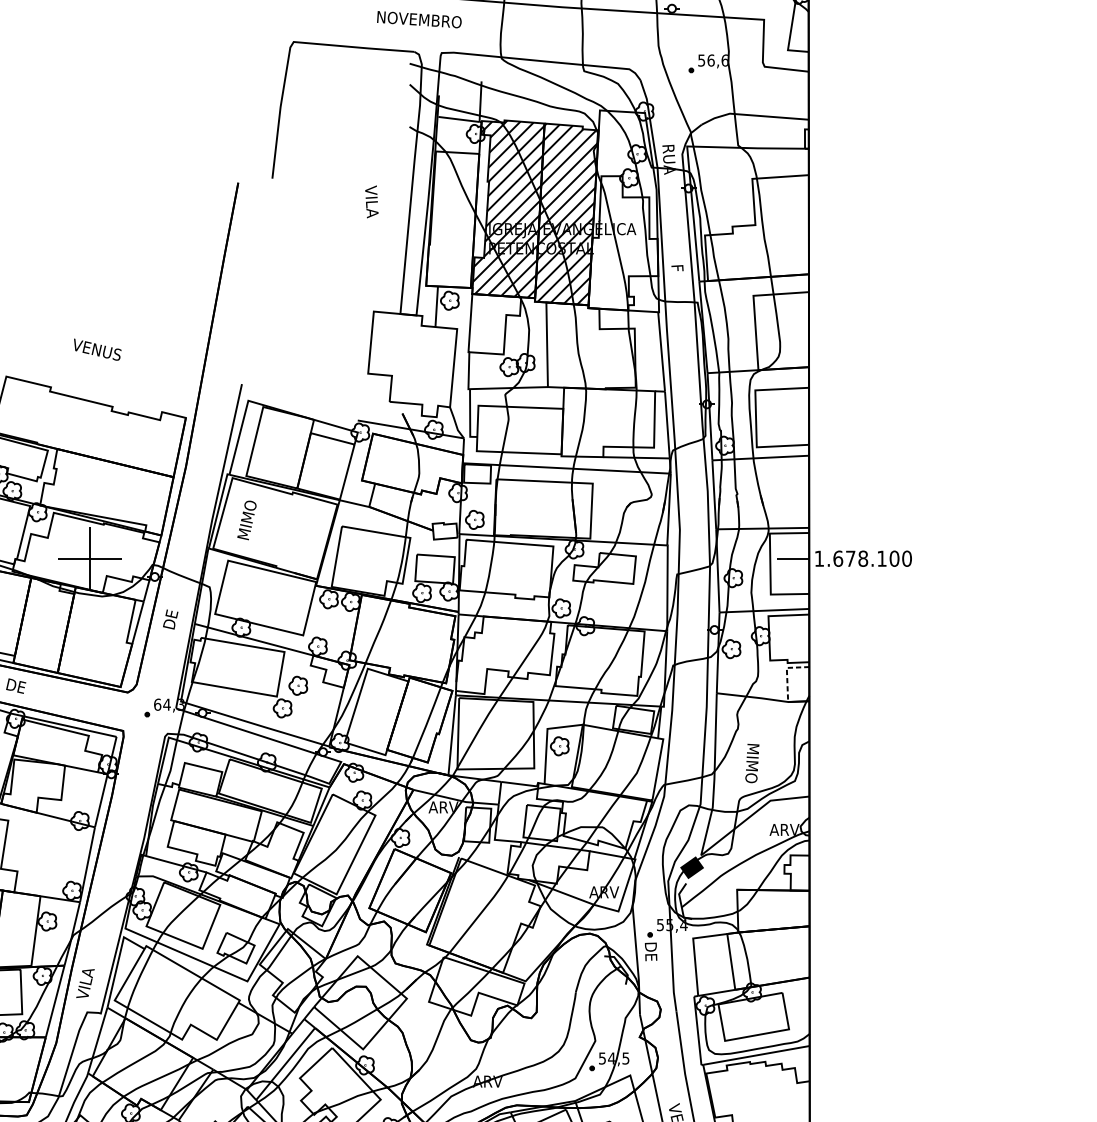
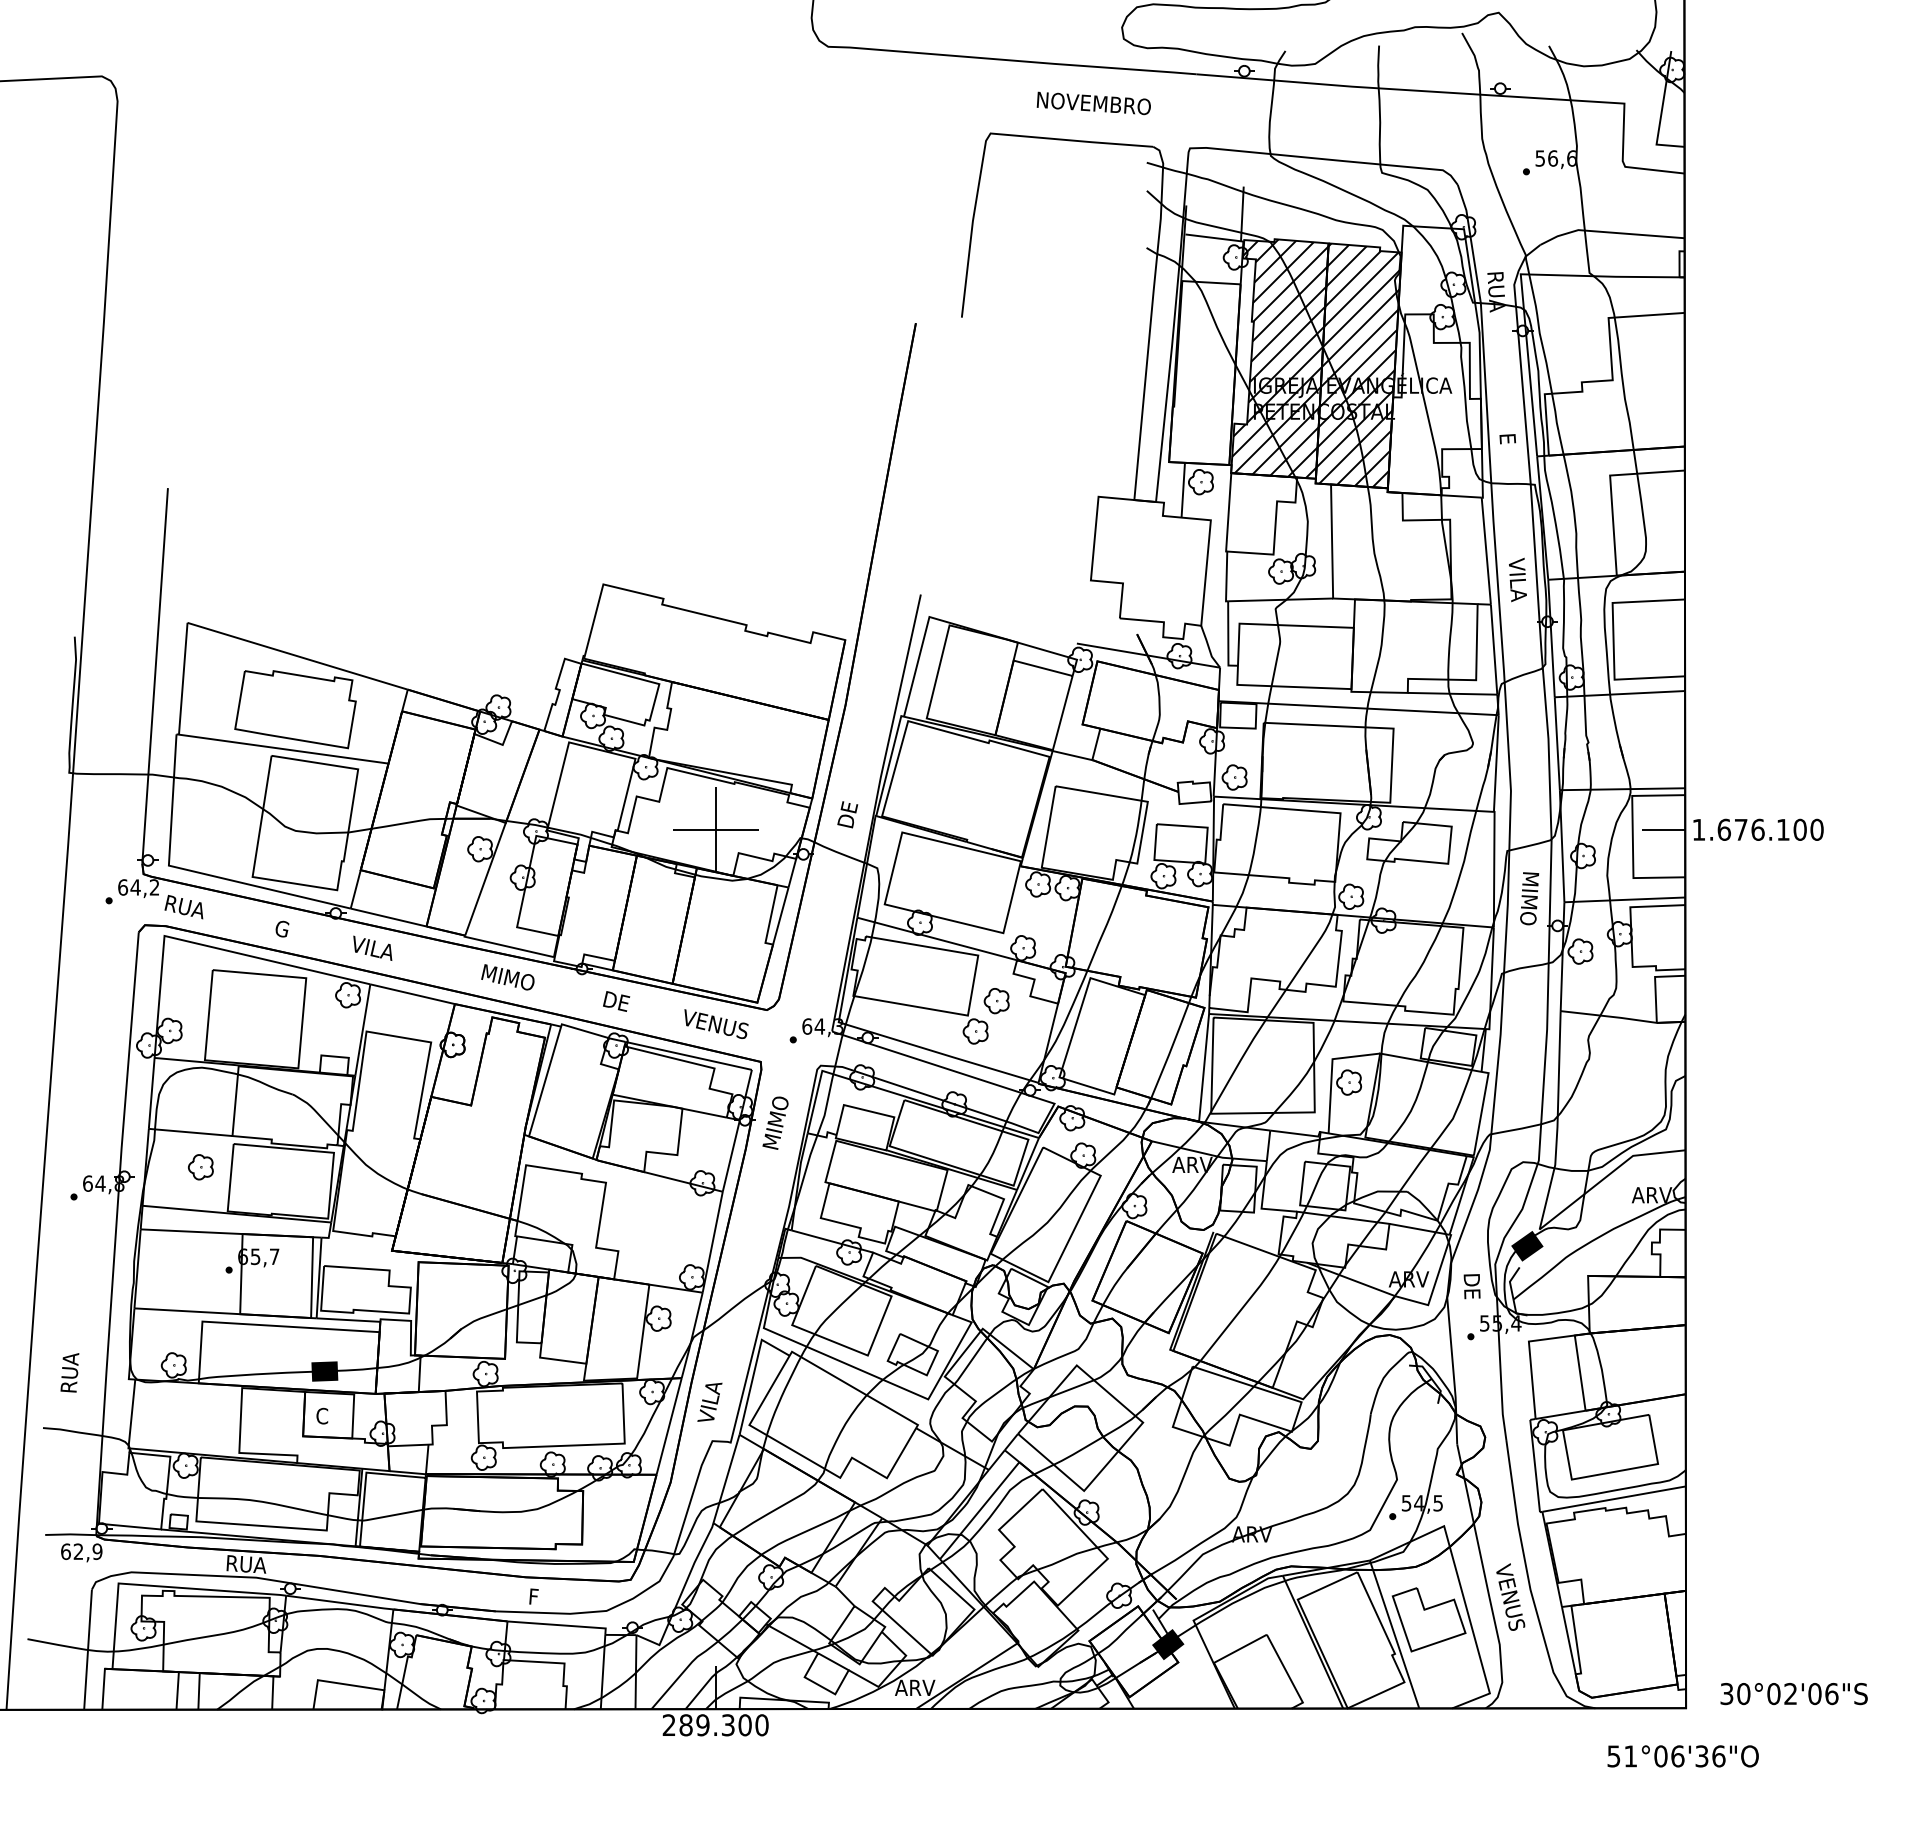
text: (419, 19) -> (1093, 103), moved
text: (371, 201) -> (1517, 579), moved
text: (677, 269) -> (1507, 440), F -> E
text: (97, 349) -> (716, 1023), moved
text: (246, 519) -> (775, 1122), moved
text: (862, 558) -> (1757, 829), 1.678.100 -> 1.676.100
text: (170, 619) -> (847, 814), moved
line: (787, 672) -> (1655, 983), dashed -> solid
text: (752, 763) -> (1529, 898), moved
text: (650, 951) -> (1471, 1286), moved

